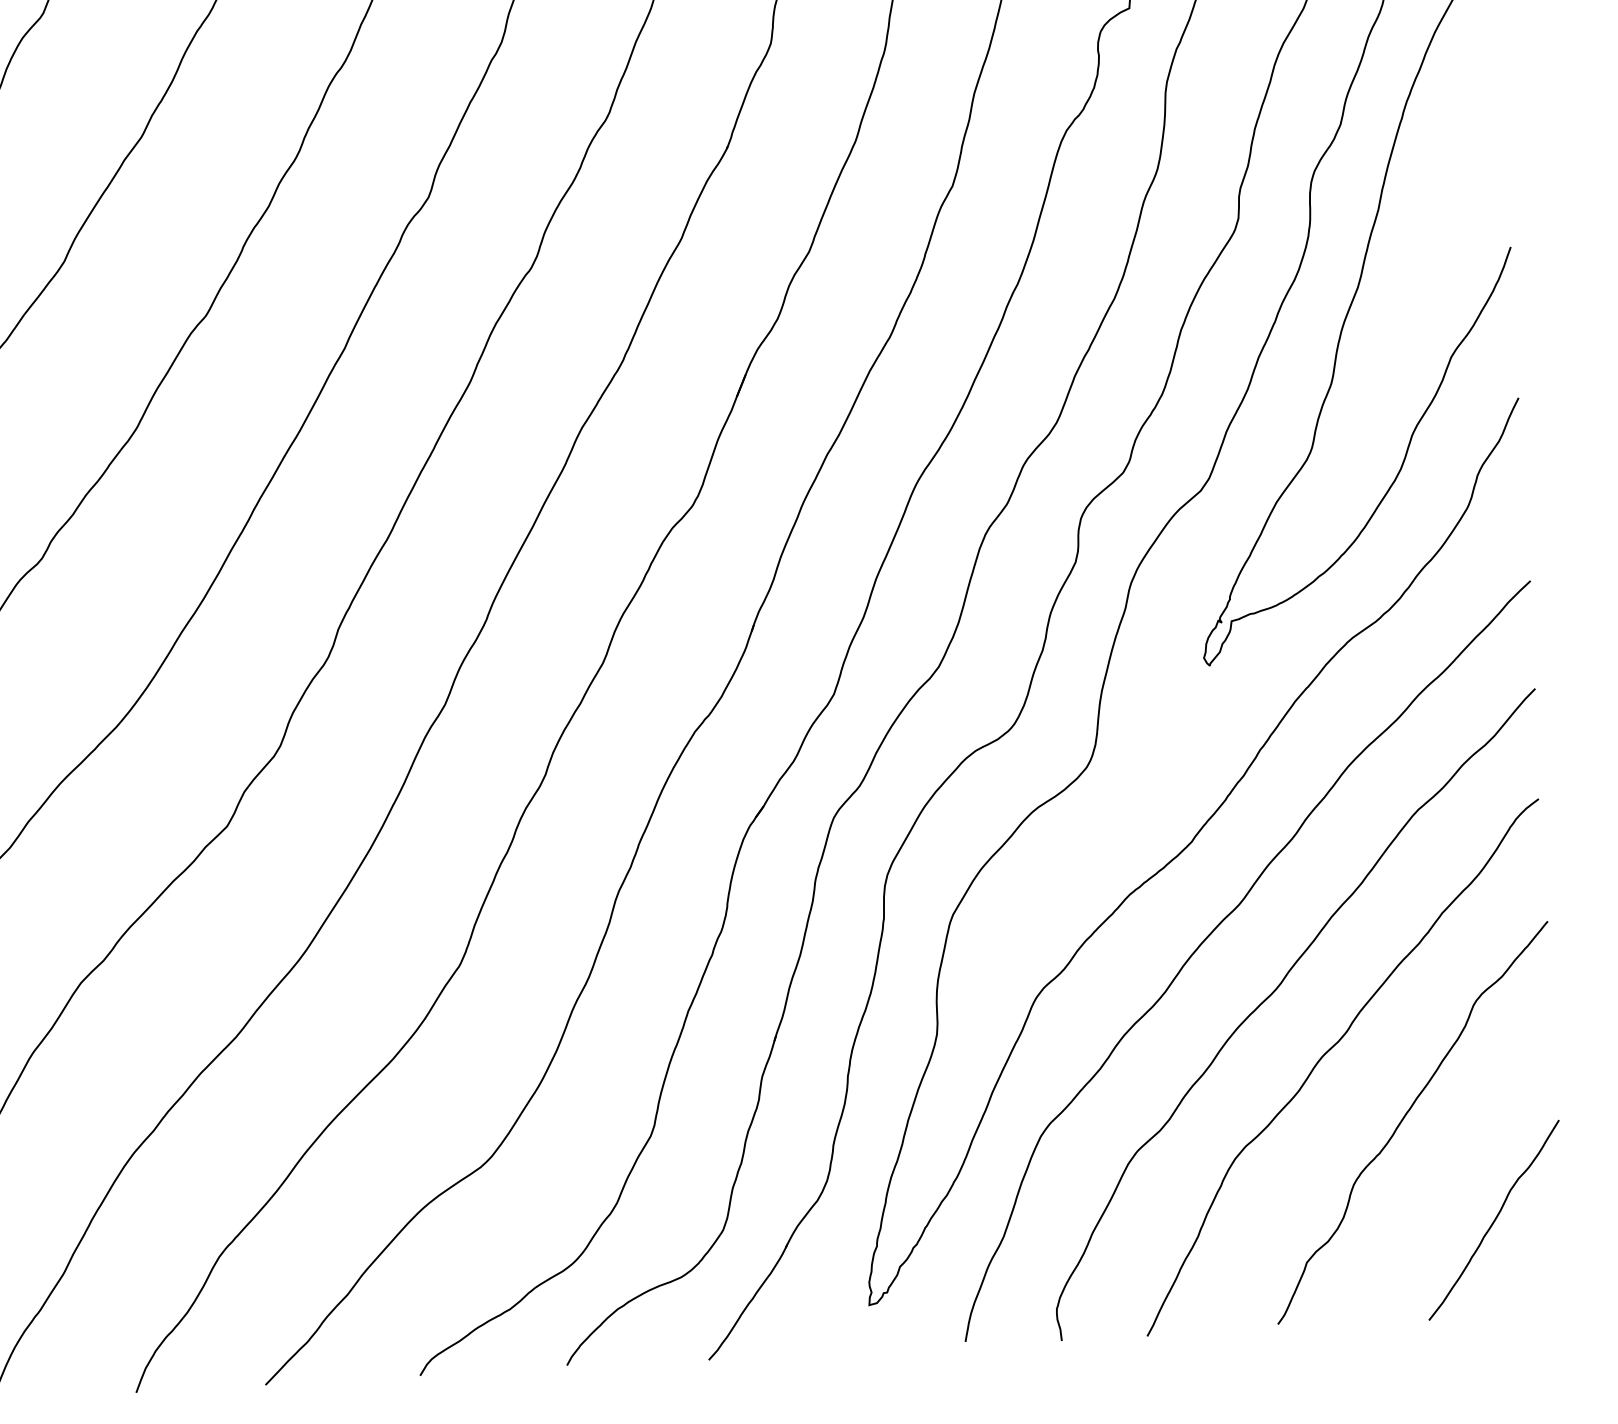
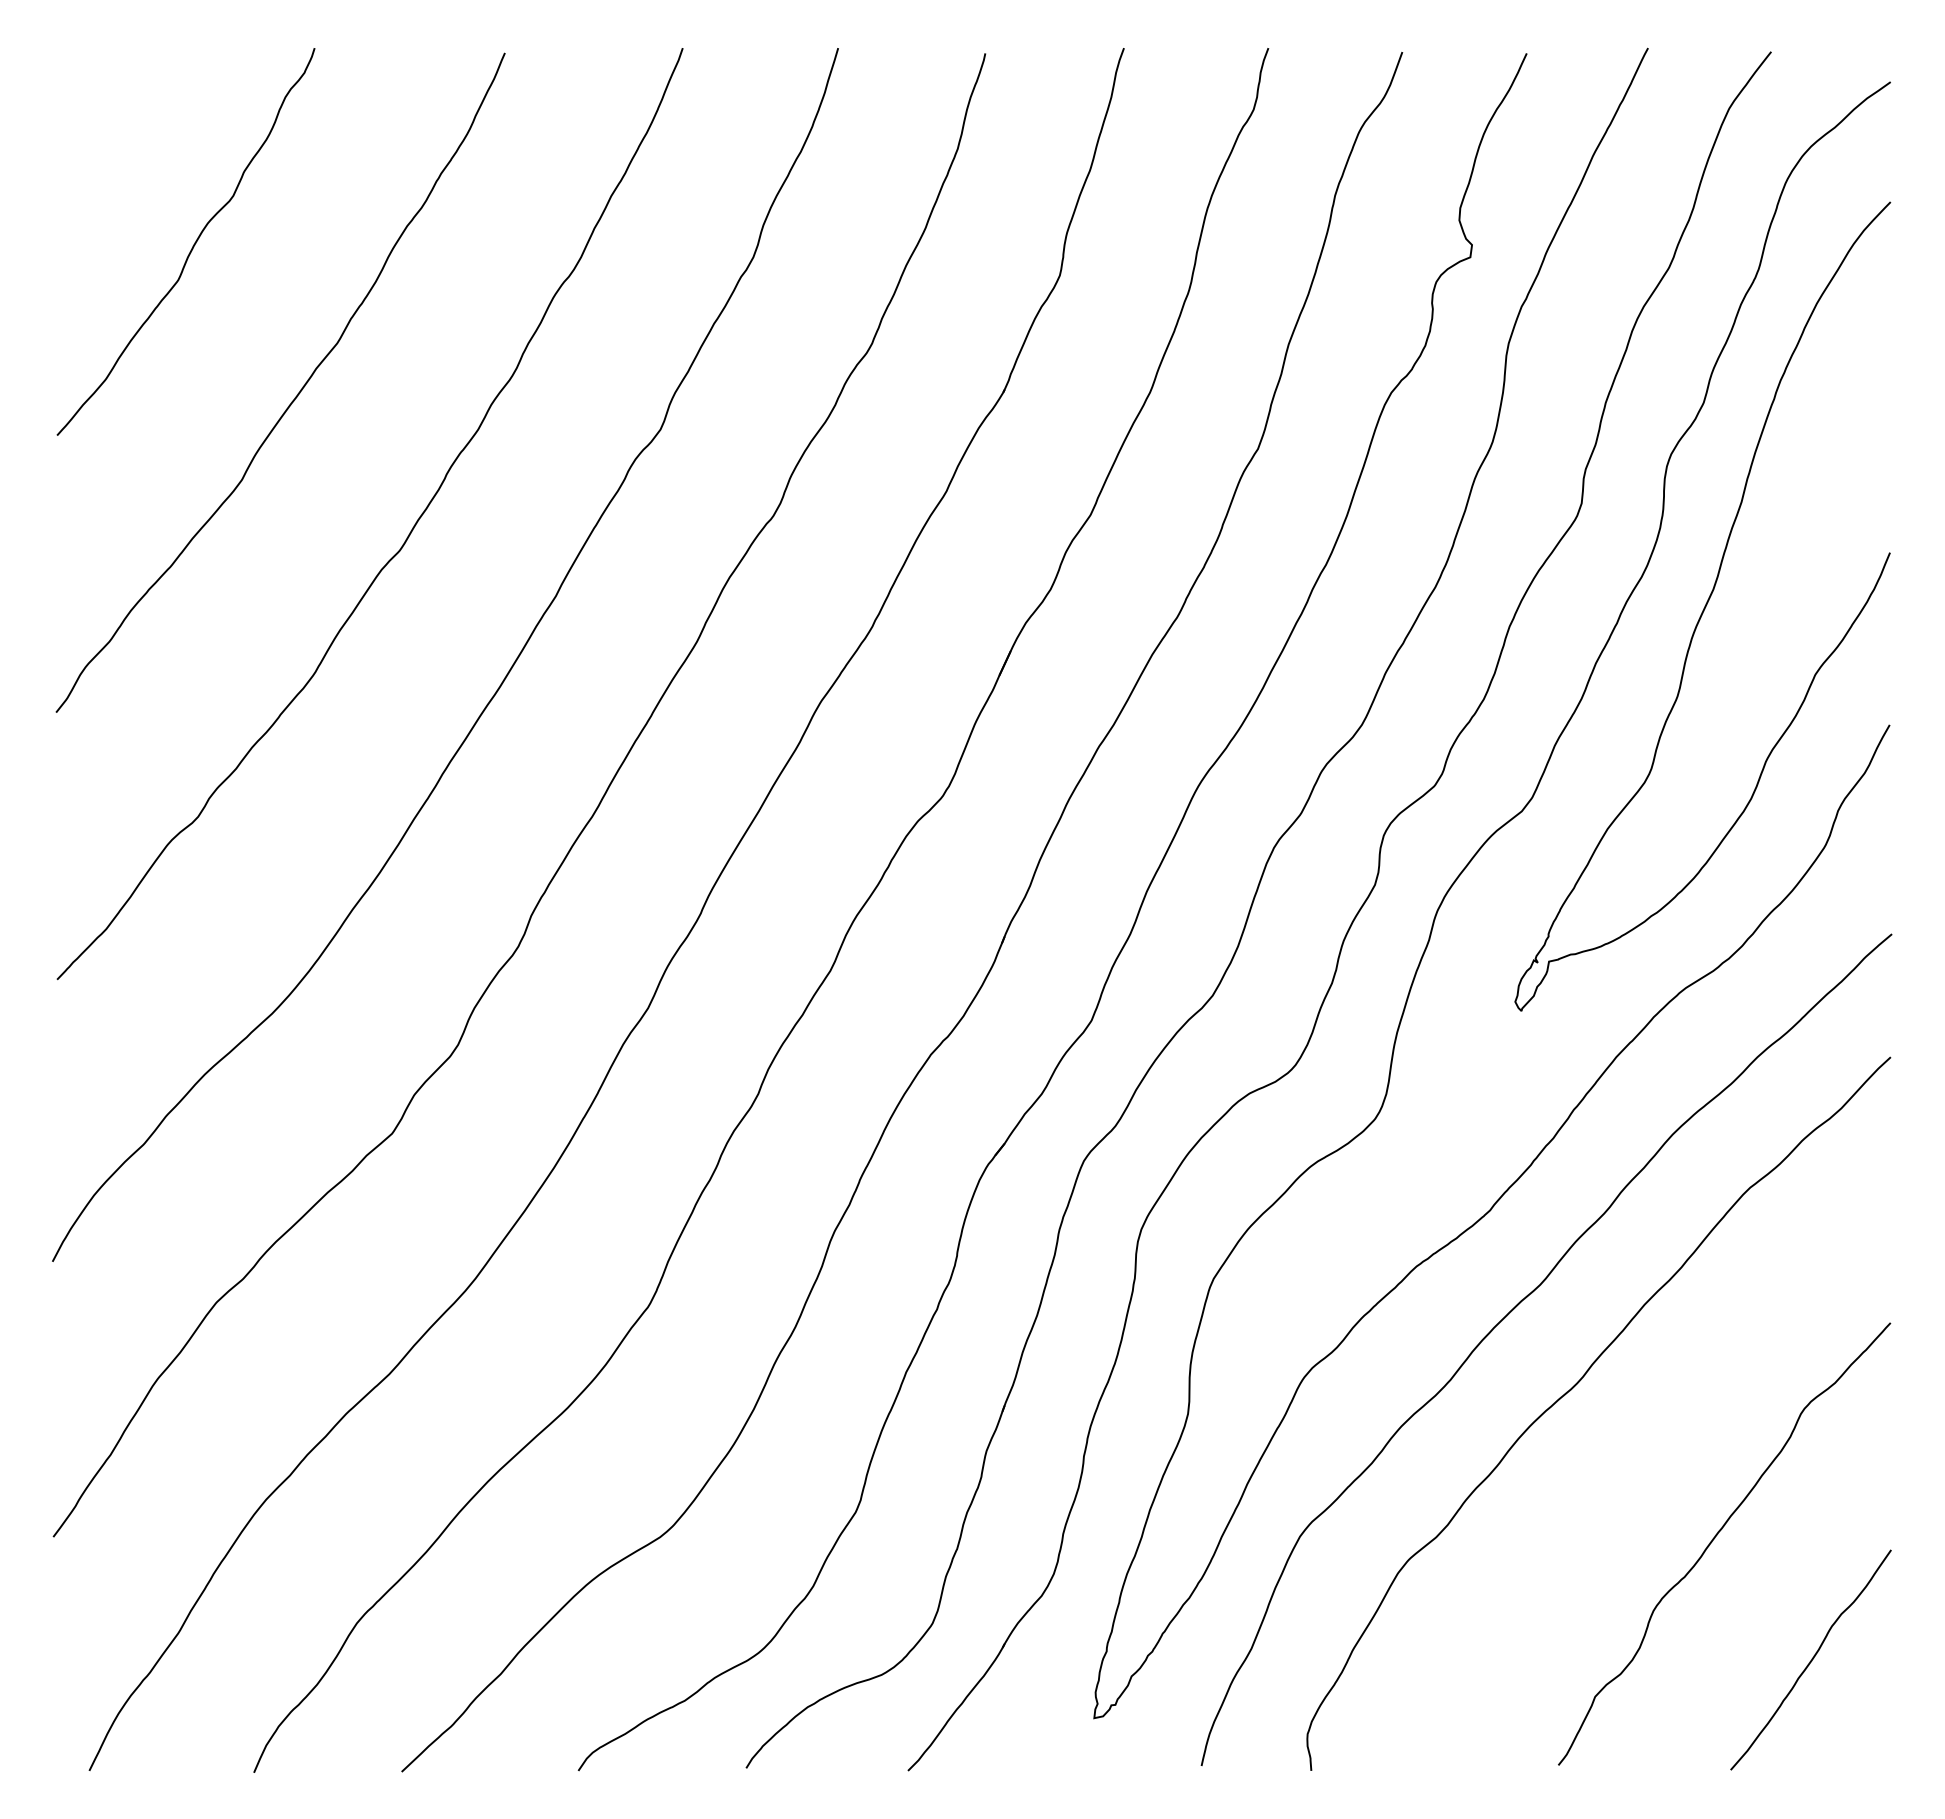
curve: (1327, 1053) -> (1631, 1459), removed

